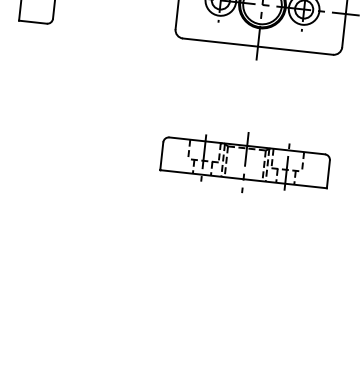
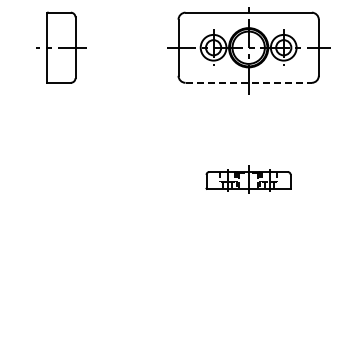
line: (259, 46) -> (249, 82), solid -> dashed
part: (245, 162) -> (248, 180), size x0.6

